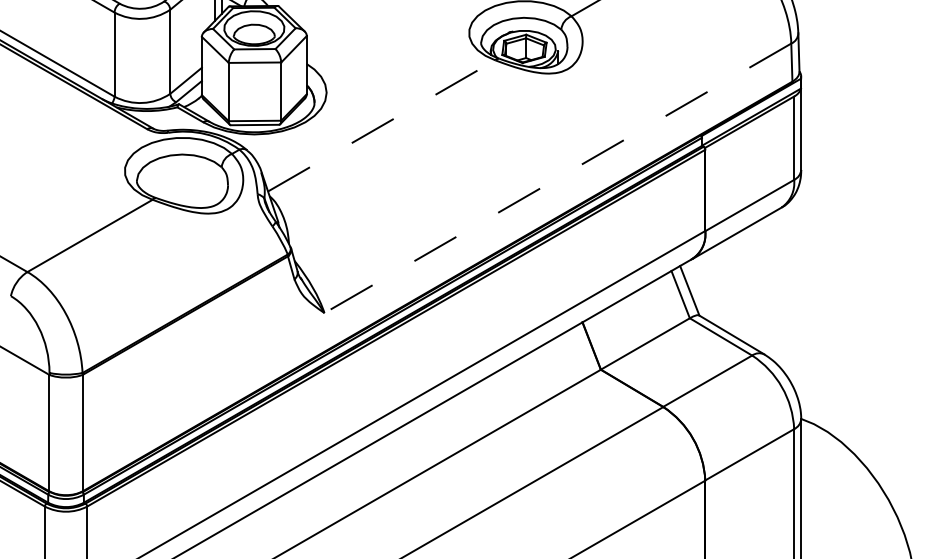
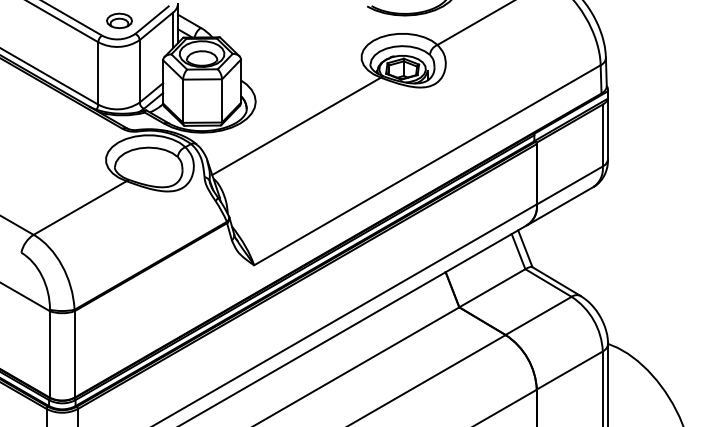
line: (382, 126) -> (297, 126), dashed -> solid
line: (556, 178) -> (426, 165), dashed -> solid

